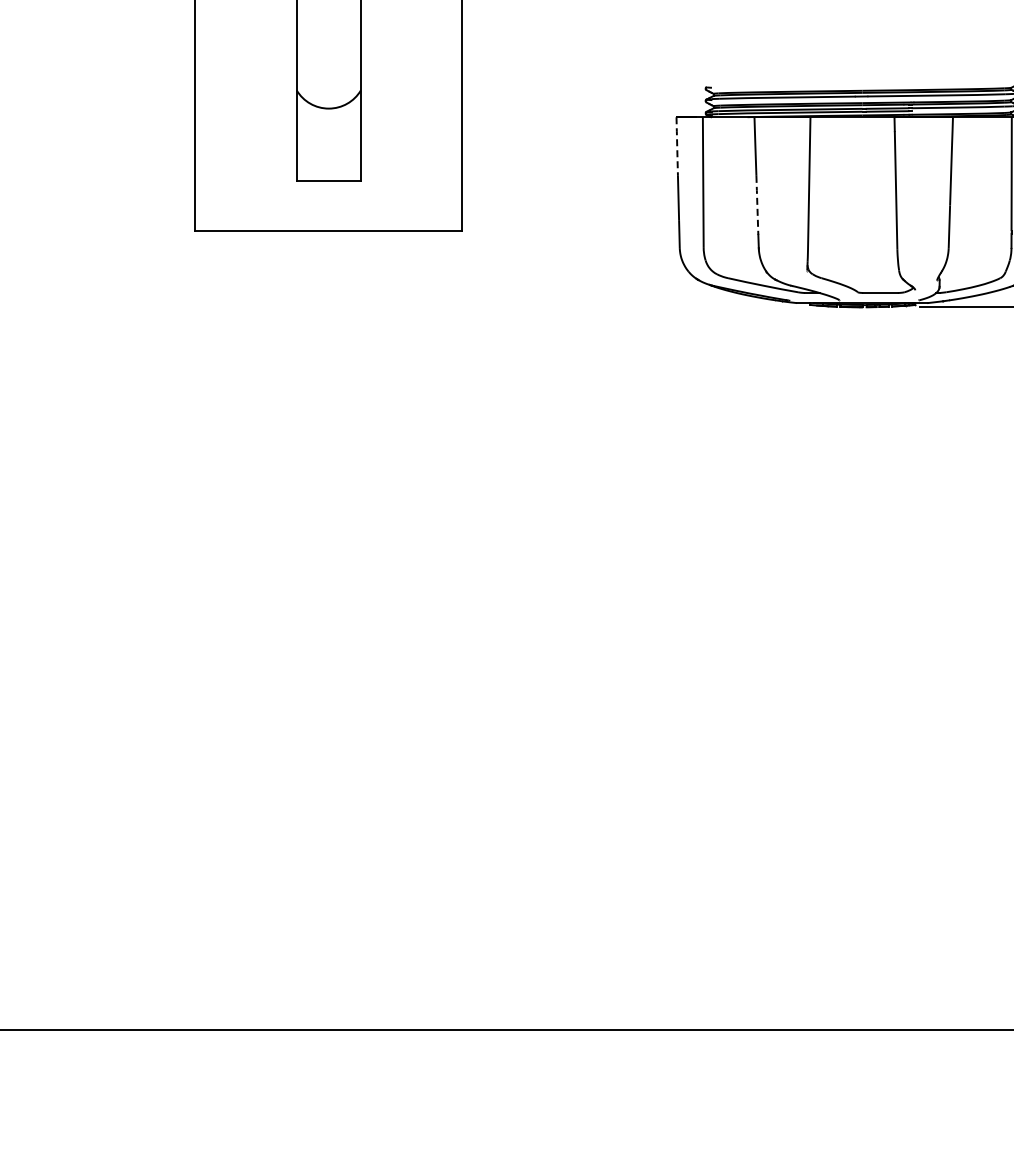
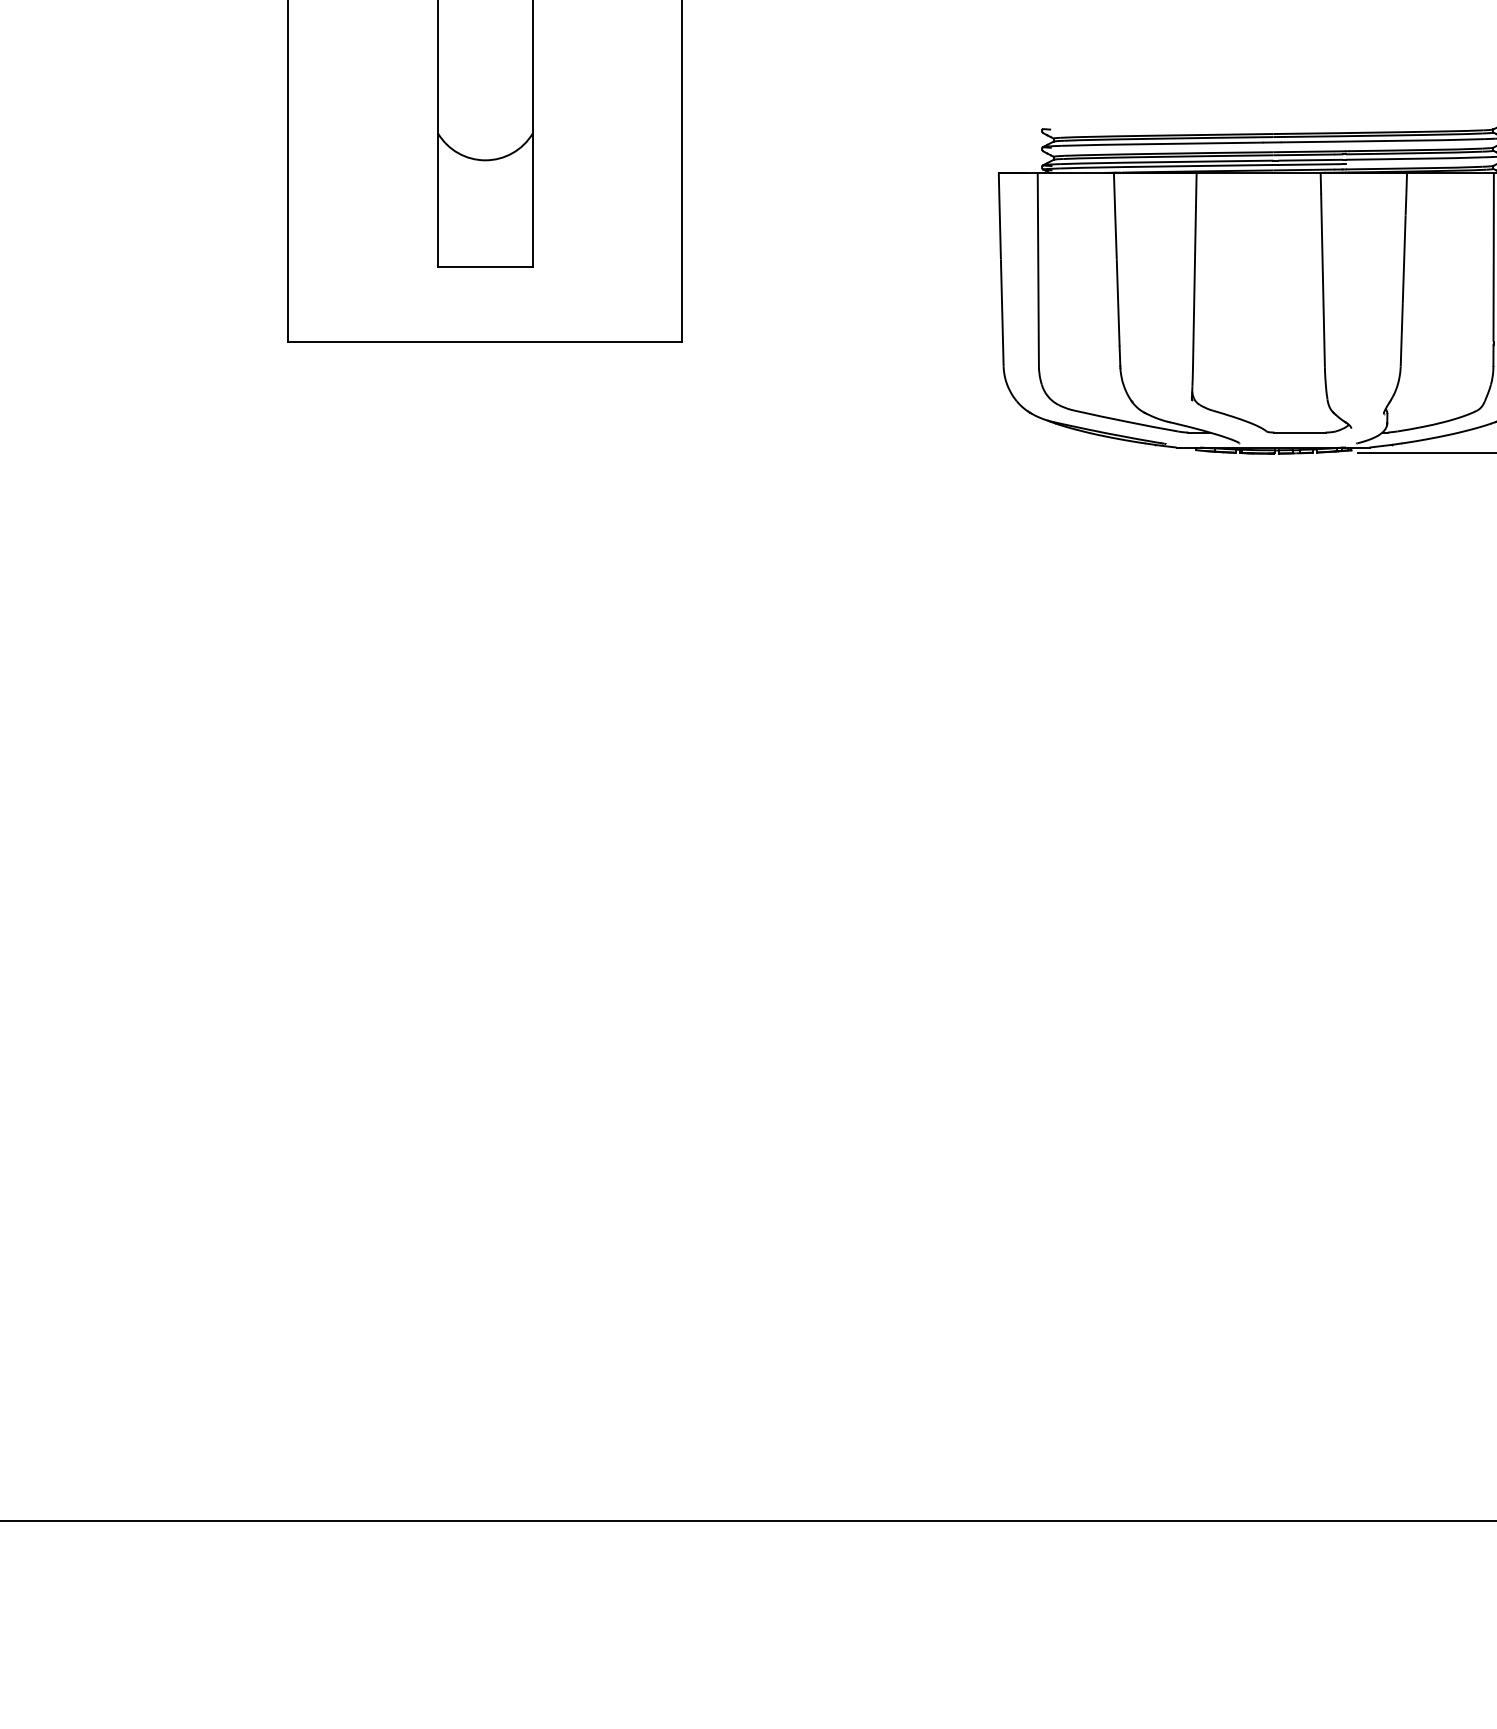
line: (677, 146) -> (1000, 216), dashed -> solid
line: (757, 205) -> (1118, 303), dashed -> solid

